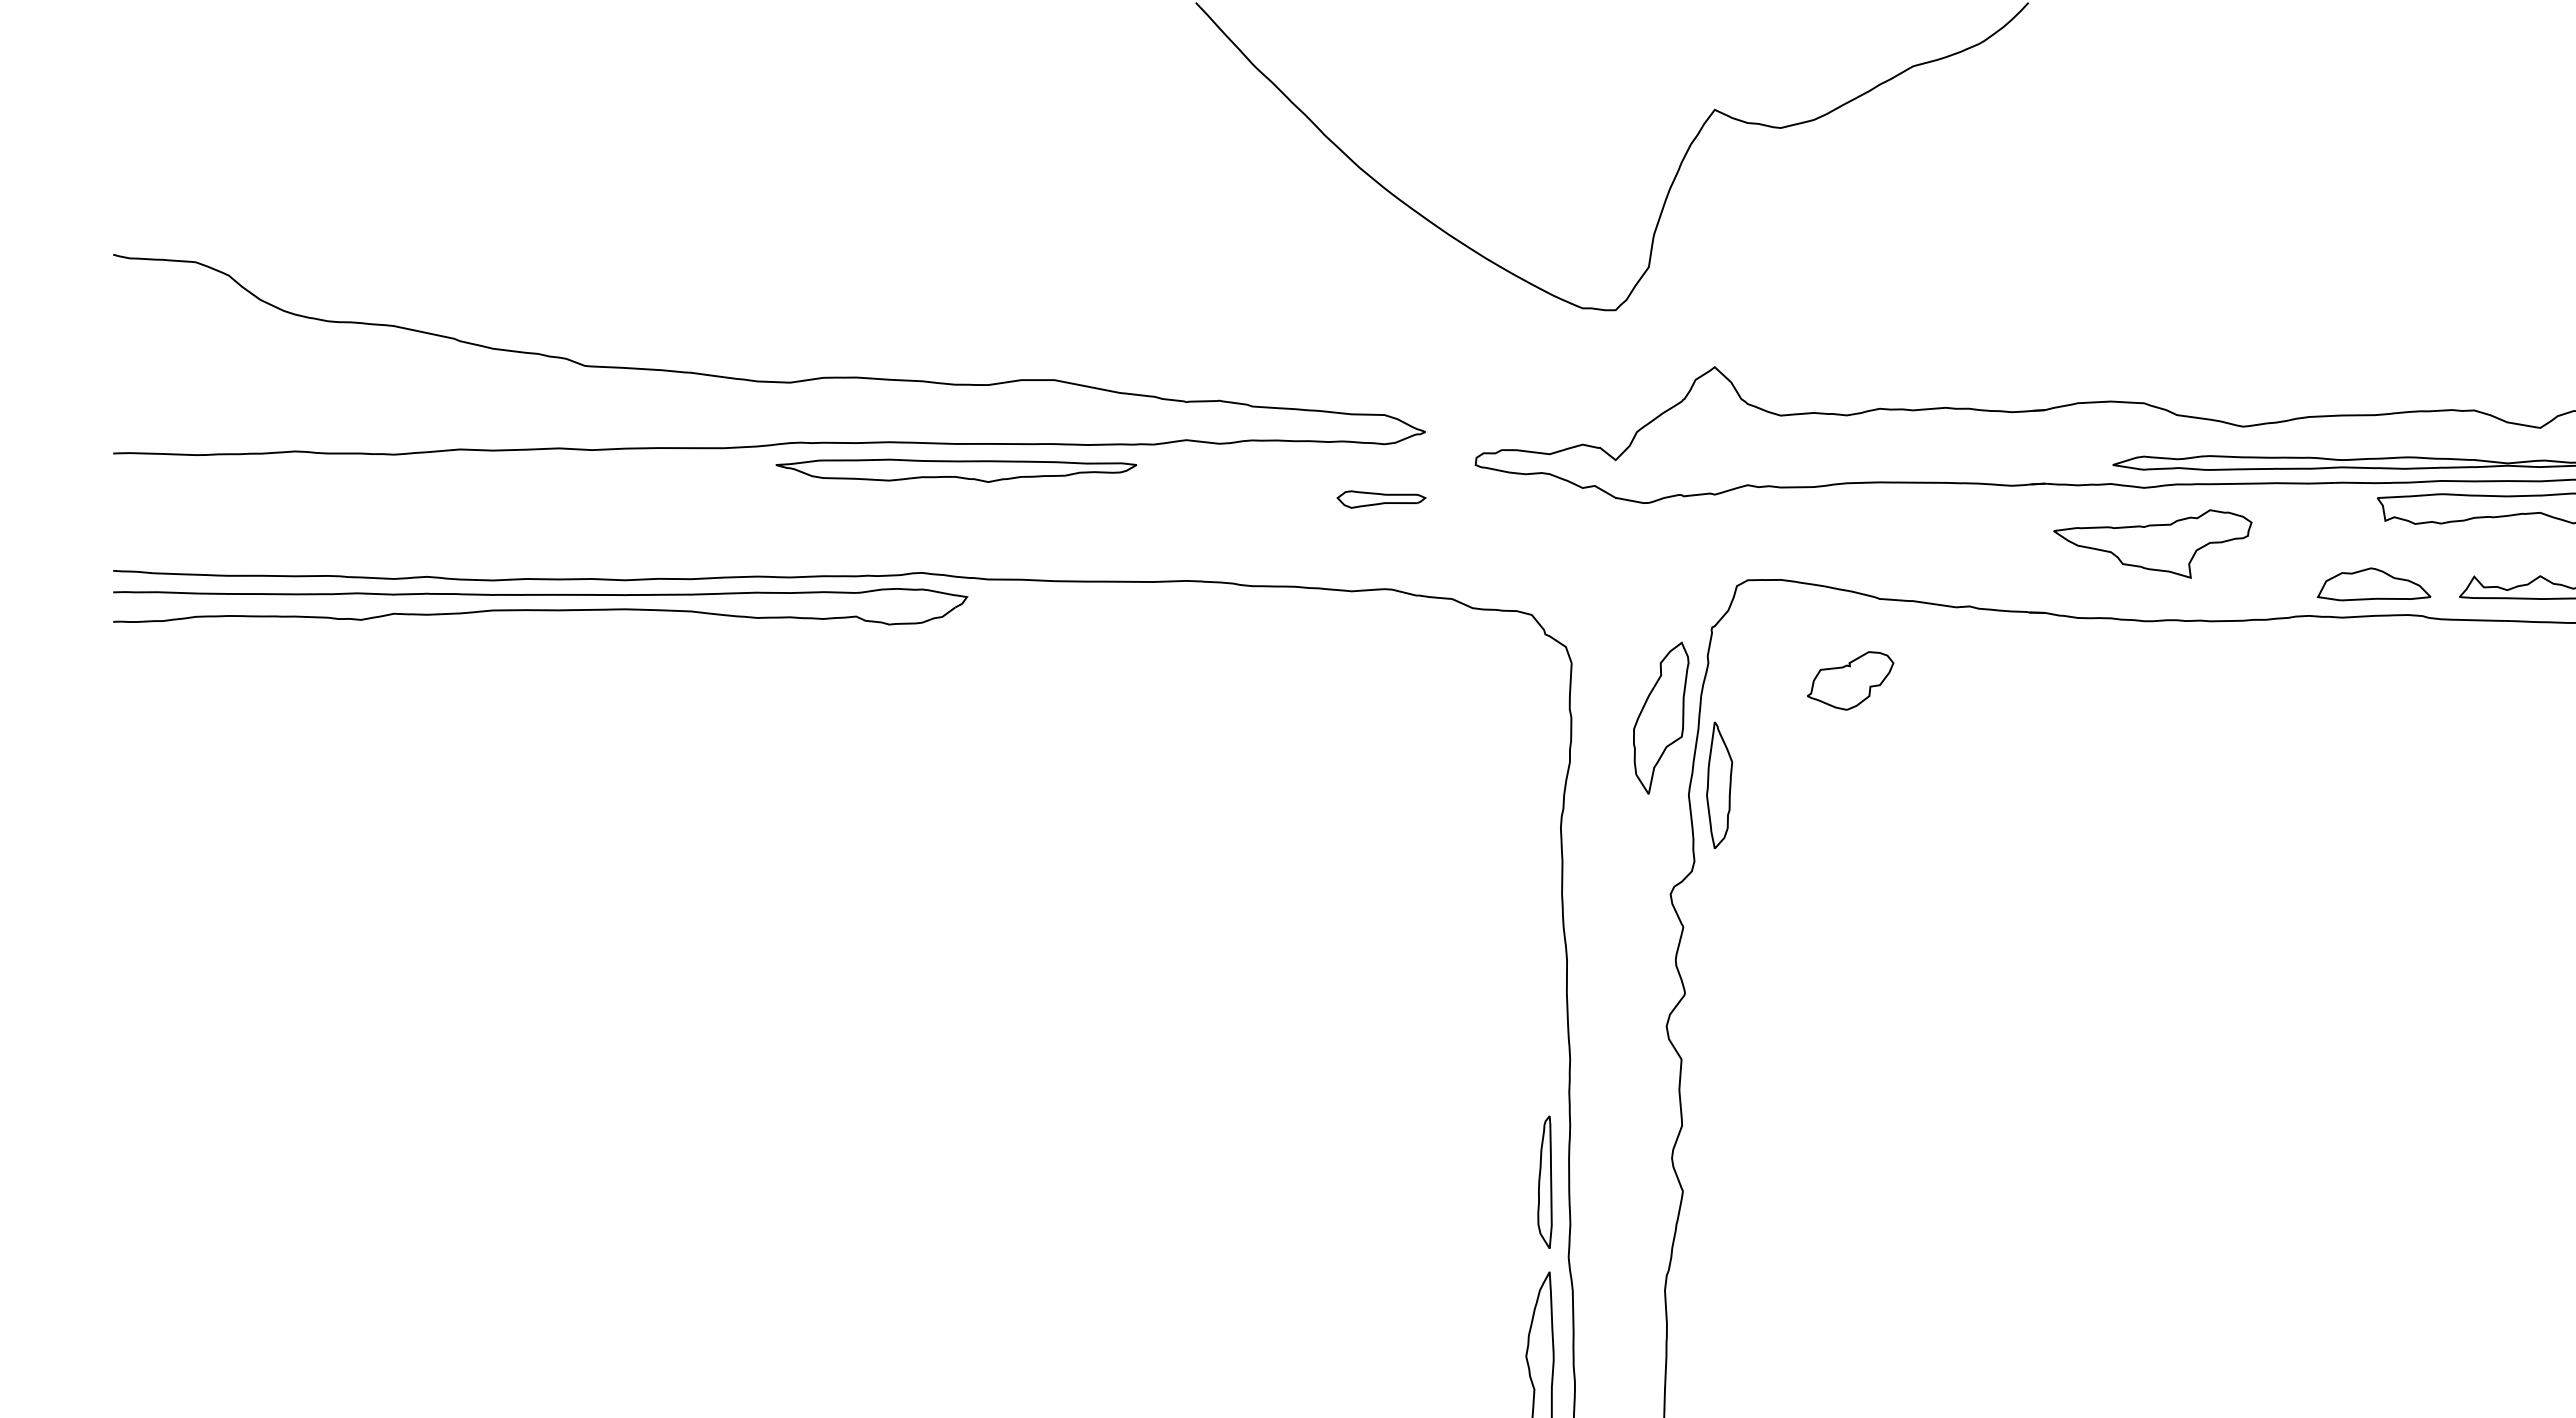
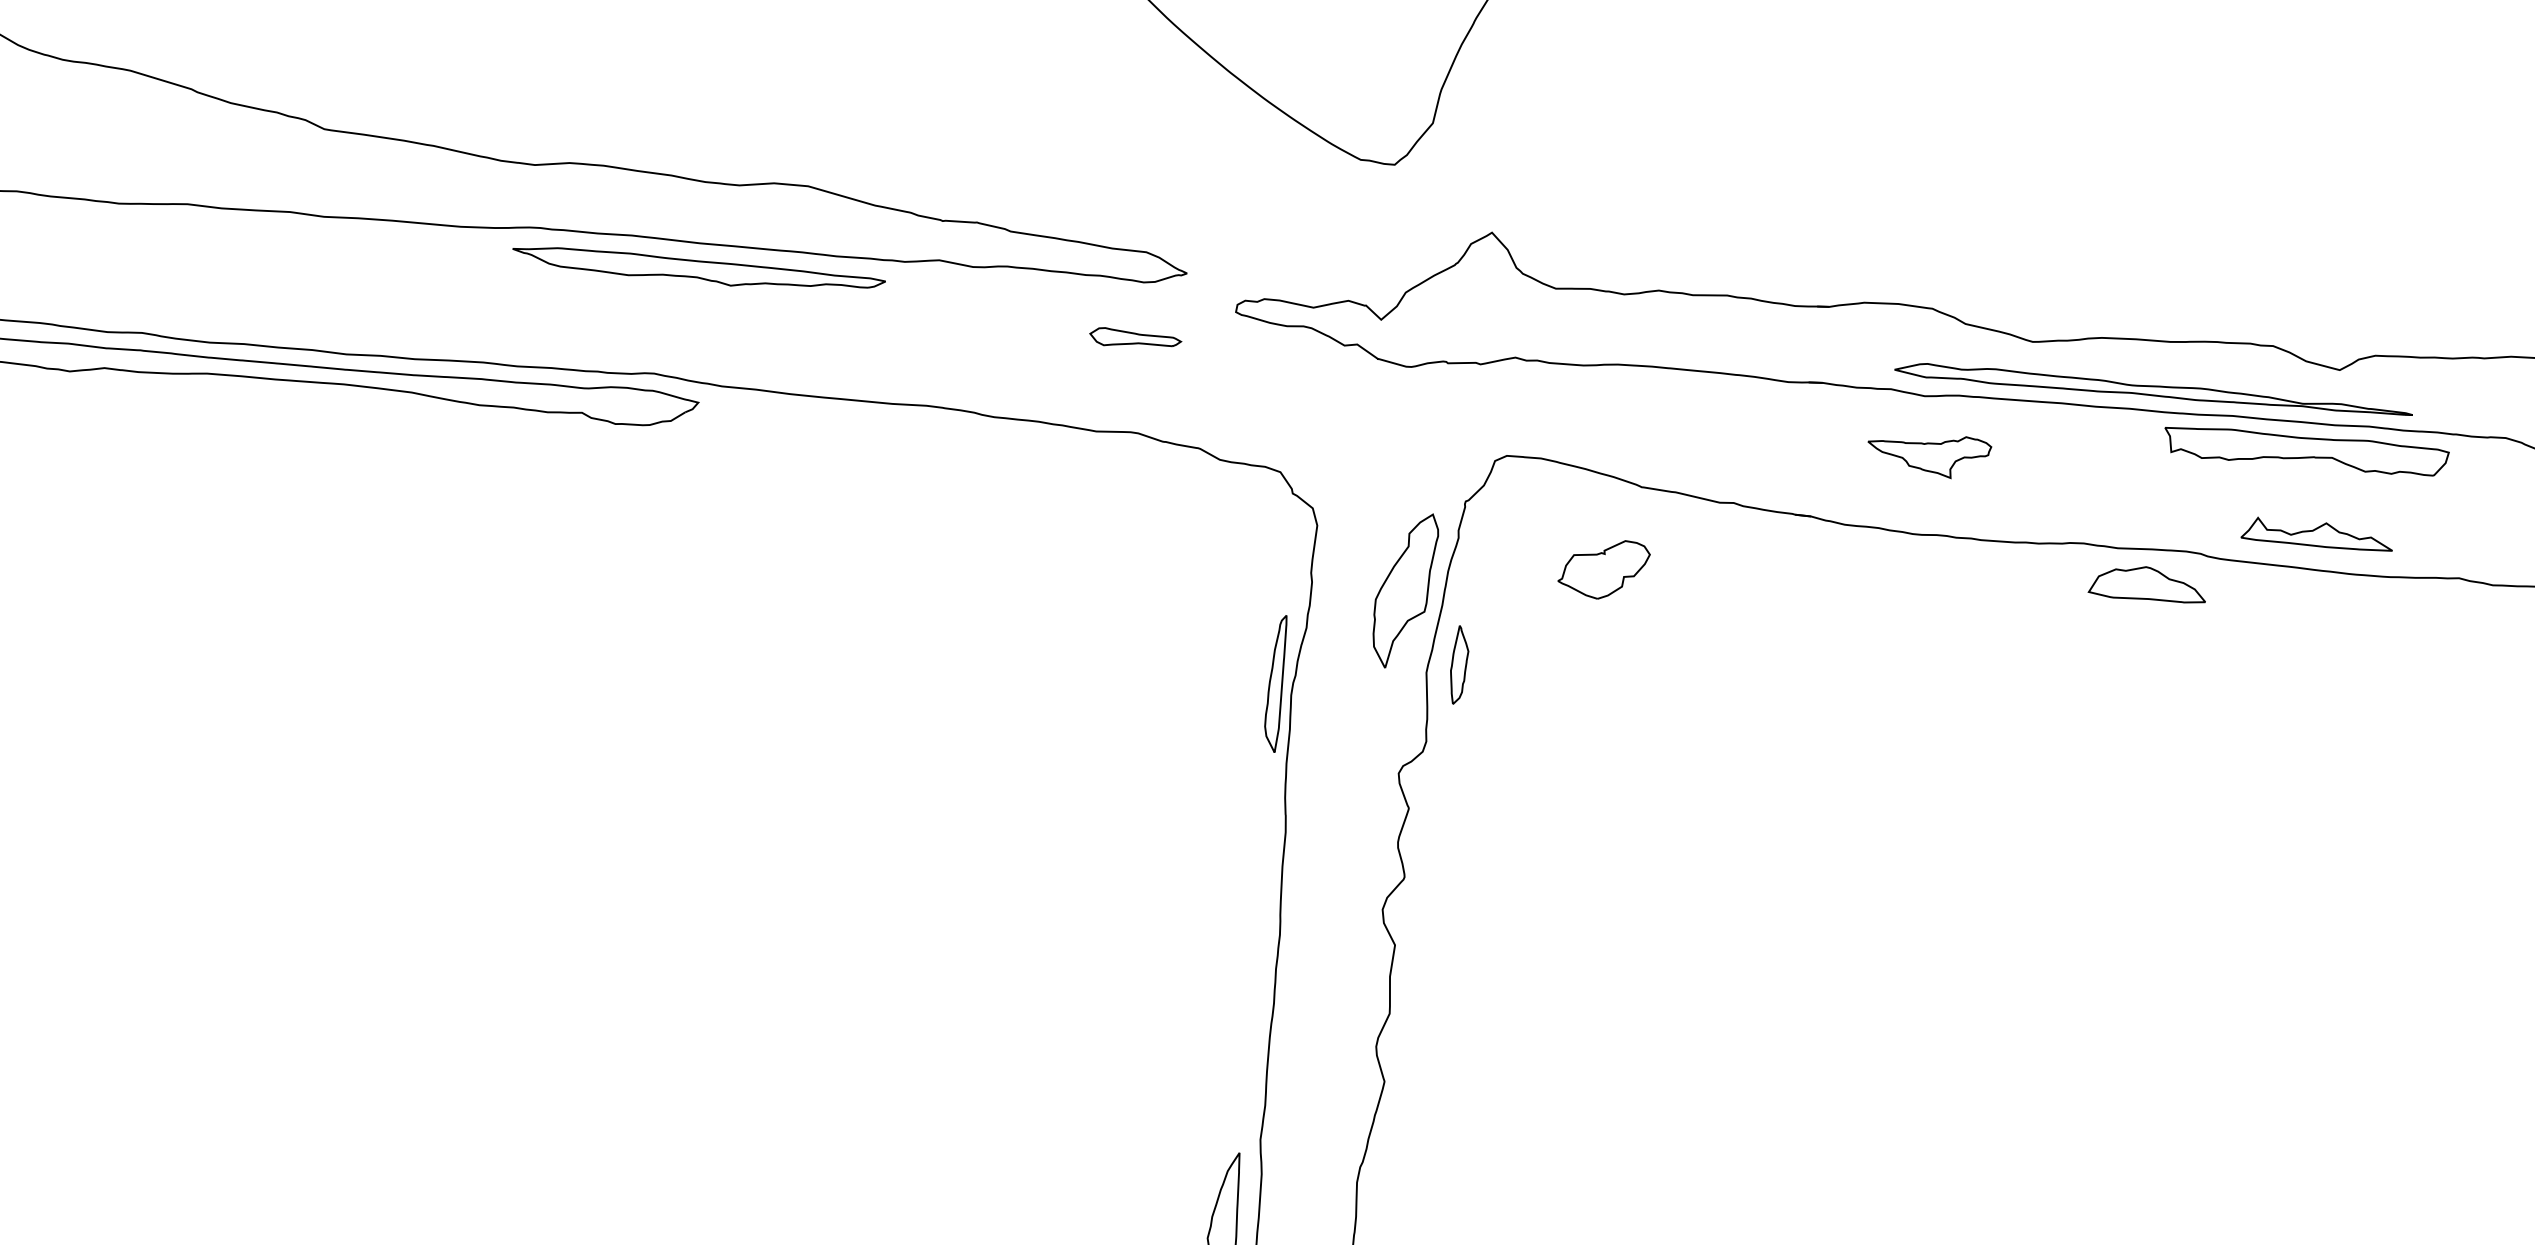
part: (2152, 543) -> (1928, 454), size x0.6
part: (2373, 584) -> (2147, 584), moved
part: (1719, 784) -> (1459, 664), size x0.6
part: (1544, 1181) -> (1275, 682), moved

